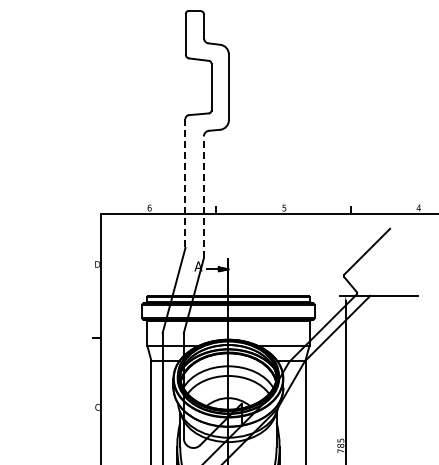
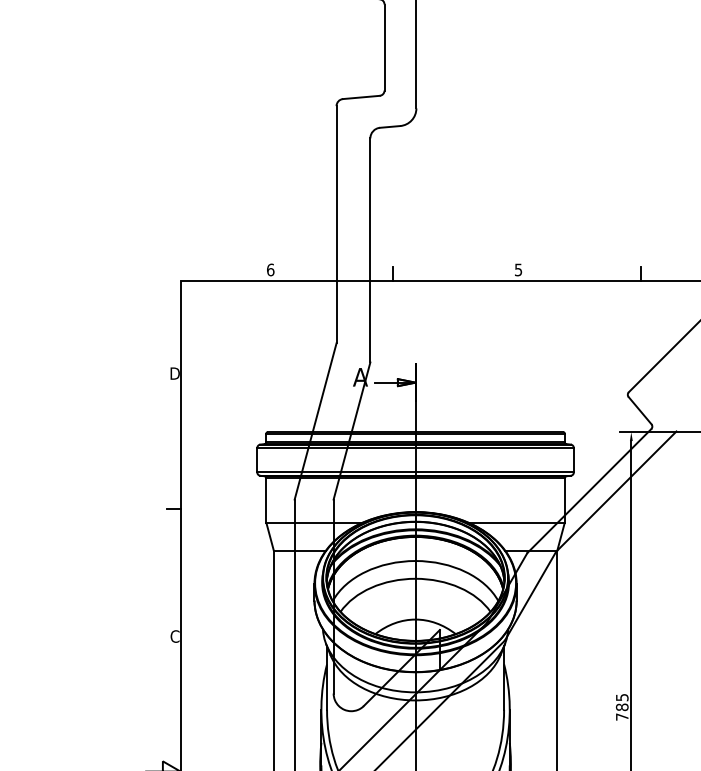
line: (185, 183) -> (336, 224), dashed -> solid
line: (203, 197) -> (369, 250), dashed -> solid

